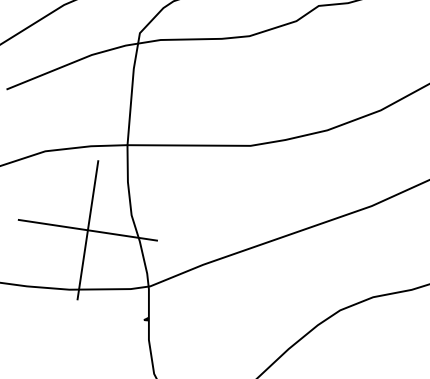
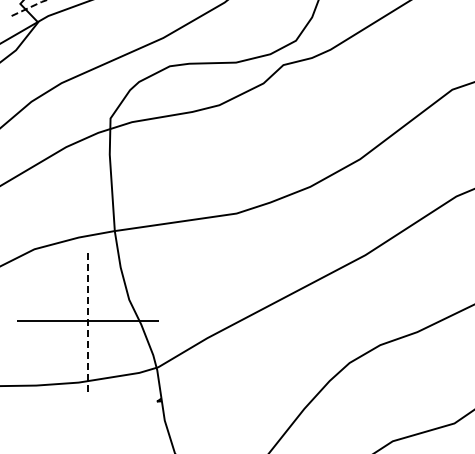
line: (88, 230) -> (88, 321), solid -> dashed

